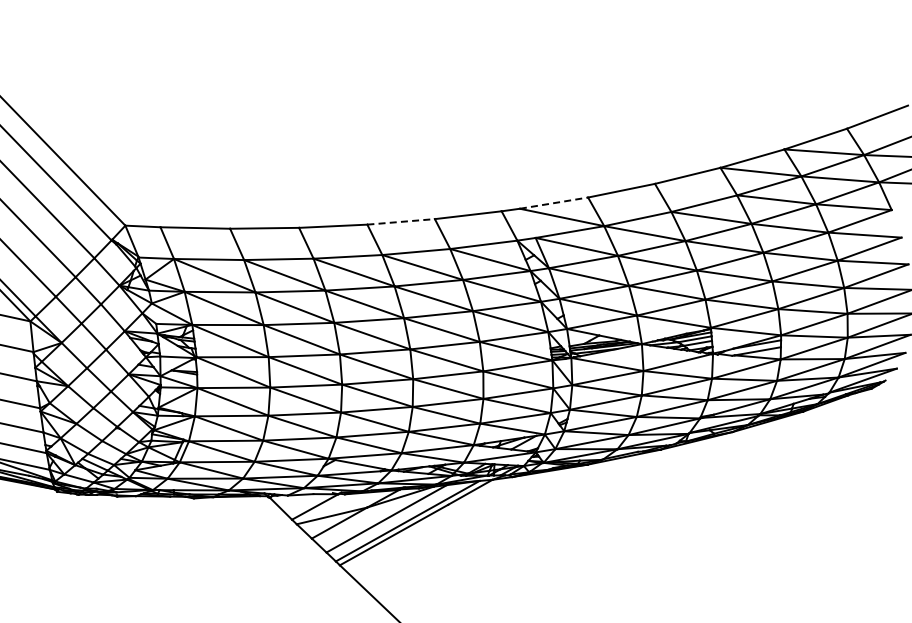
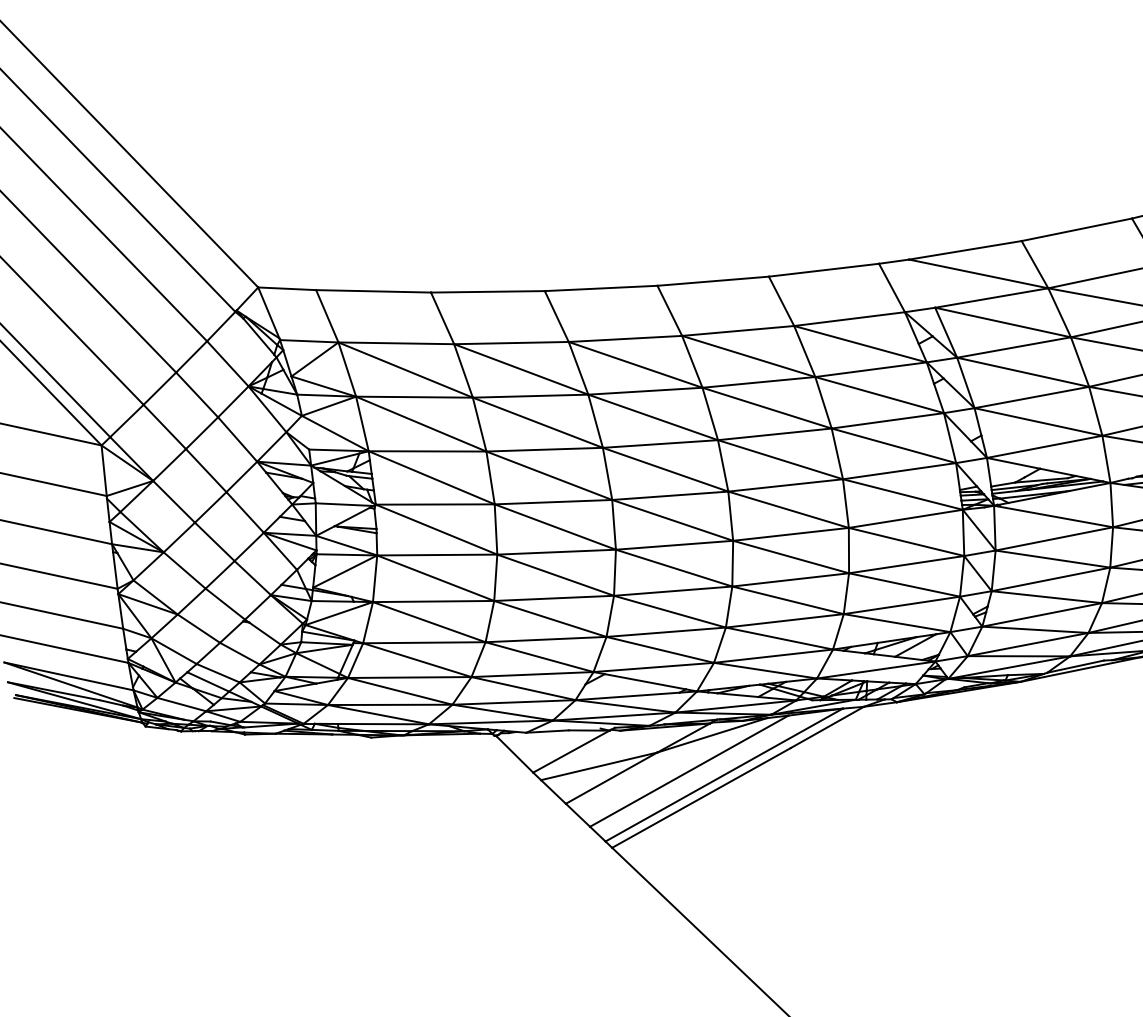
line: (554, 203) -> (966, 250), dashed -> solid
line: (401, 221) -> (713, 280), dashed -> solid

